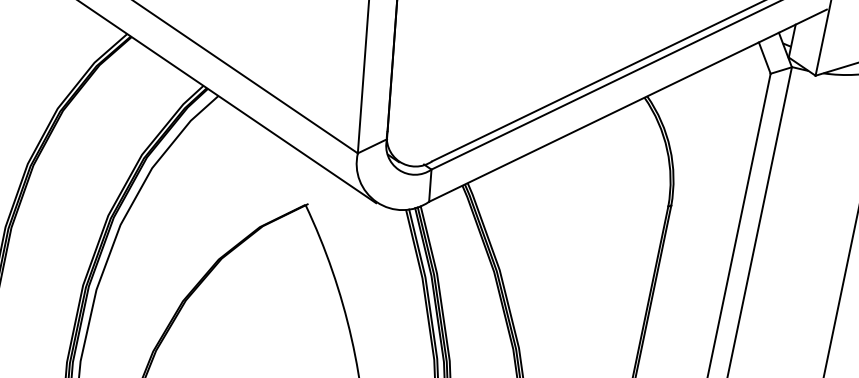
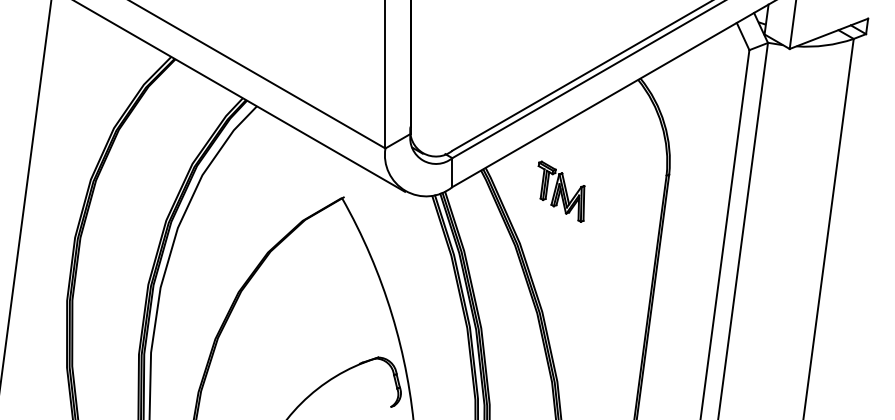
part: (550, 215) -> (561, 191), added

